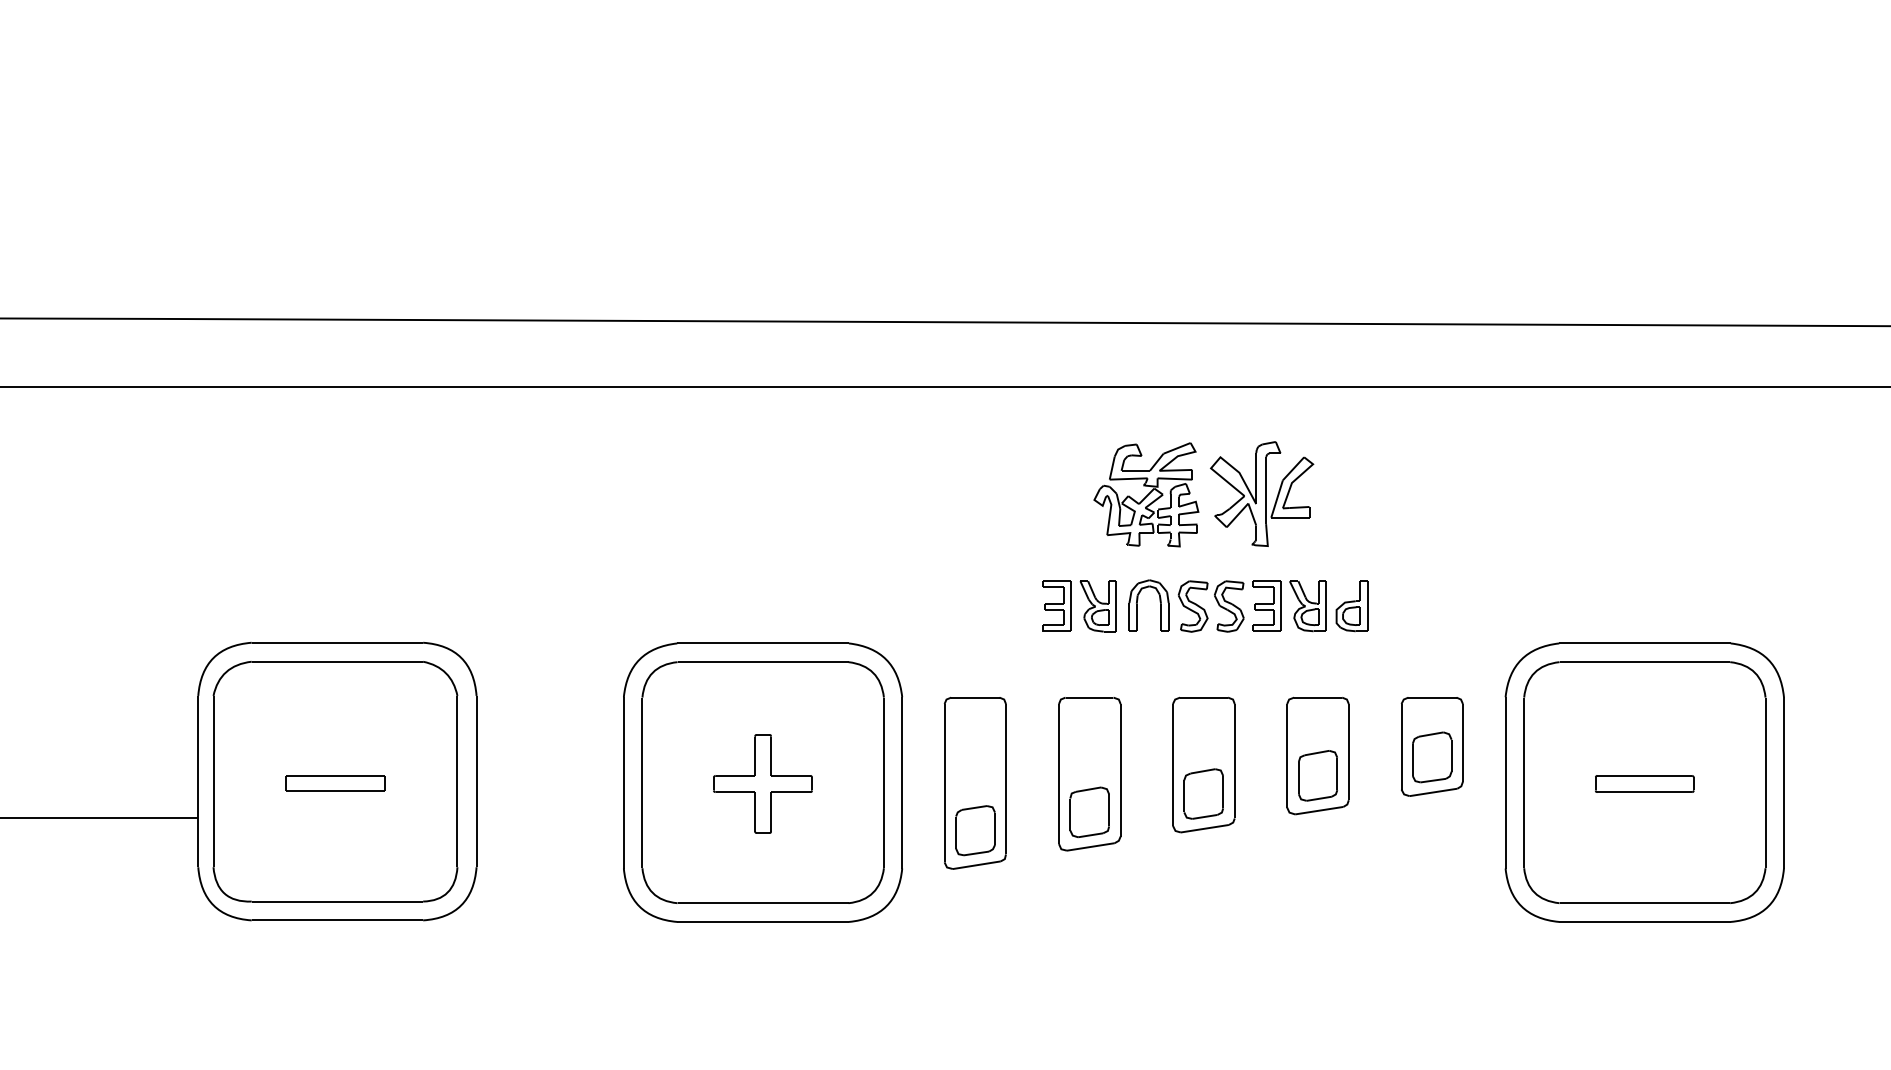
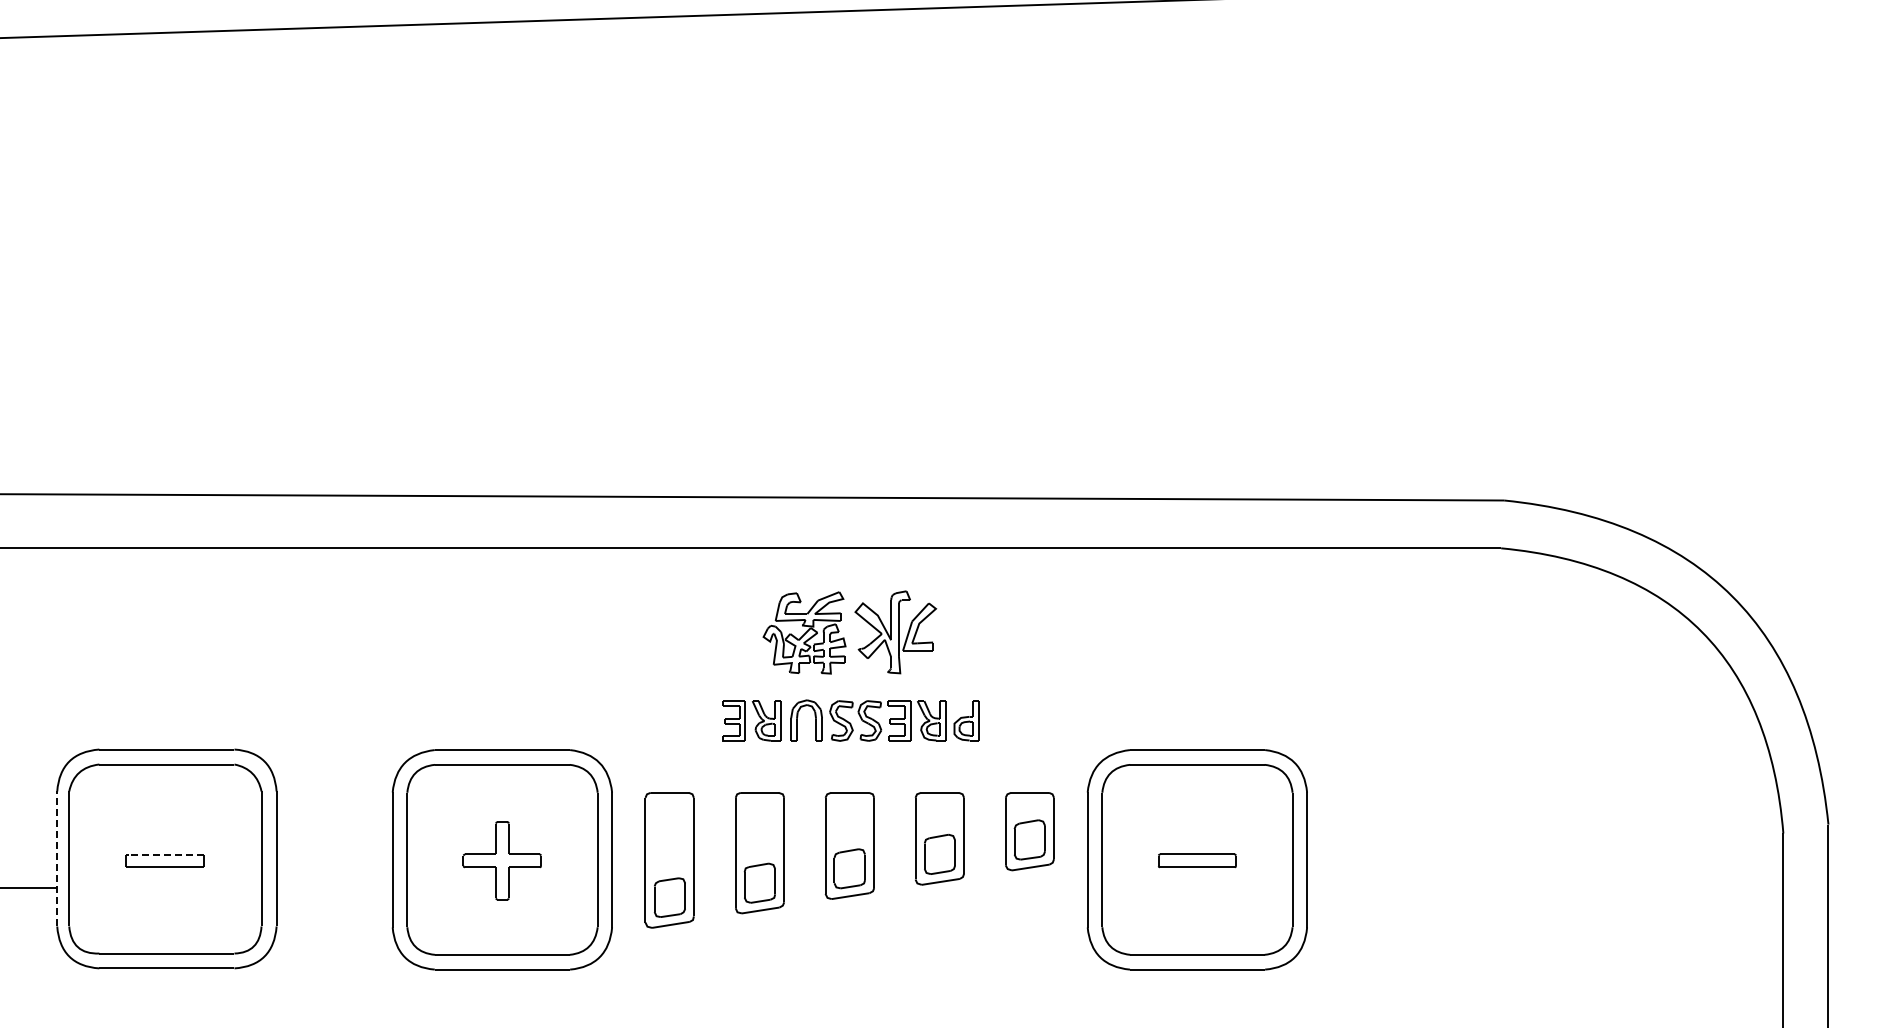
line: (336, 775) -> (166, 854), solid -> dashed
line: (198, 780) -> (57, 858), solid -> dashed

